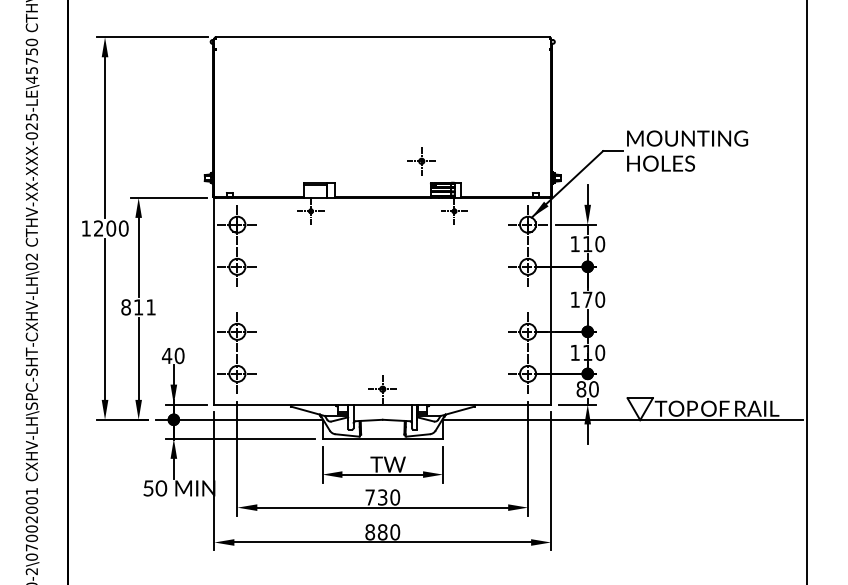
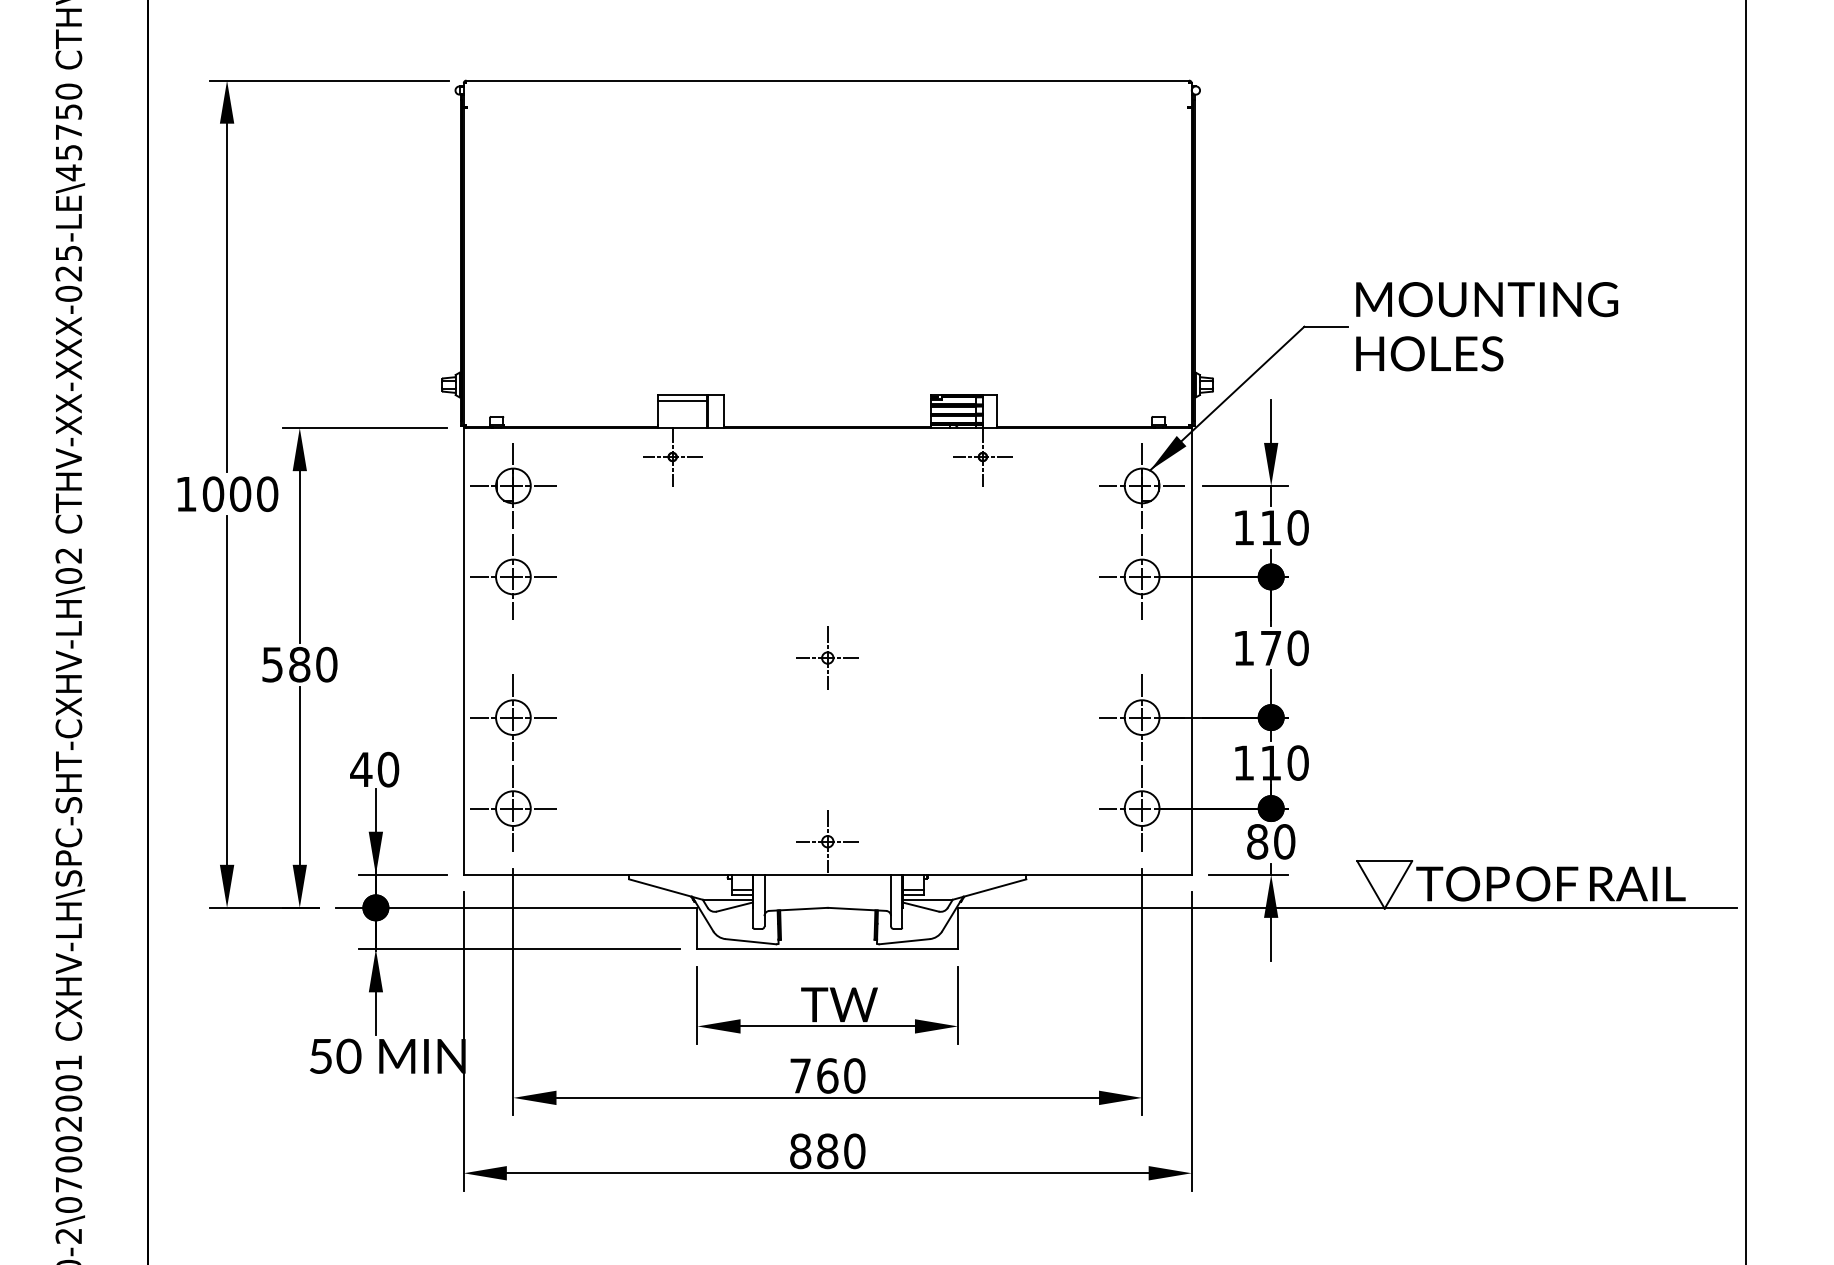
part: (421, 161) -> (827, 658), moved
text: (98, 228) -> (212, 494), 1200 -> 1000
text: (138, 307) -> (299, 664), 811 -> 580
text: (382, 497) -> (827, 1075), 730 -> 760

